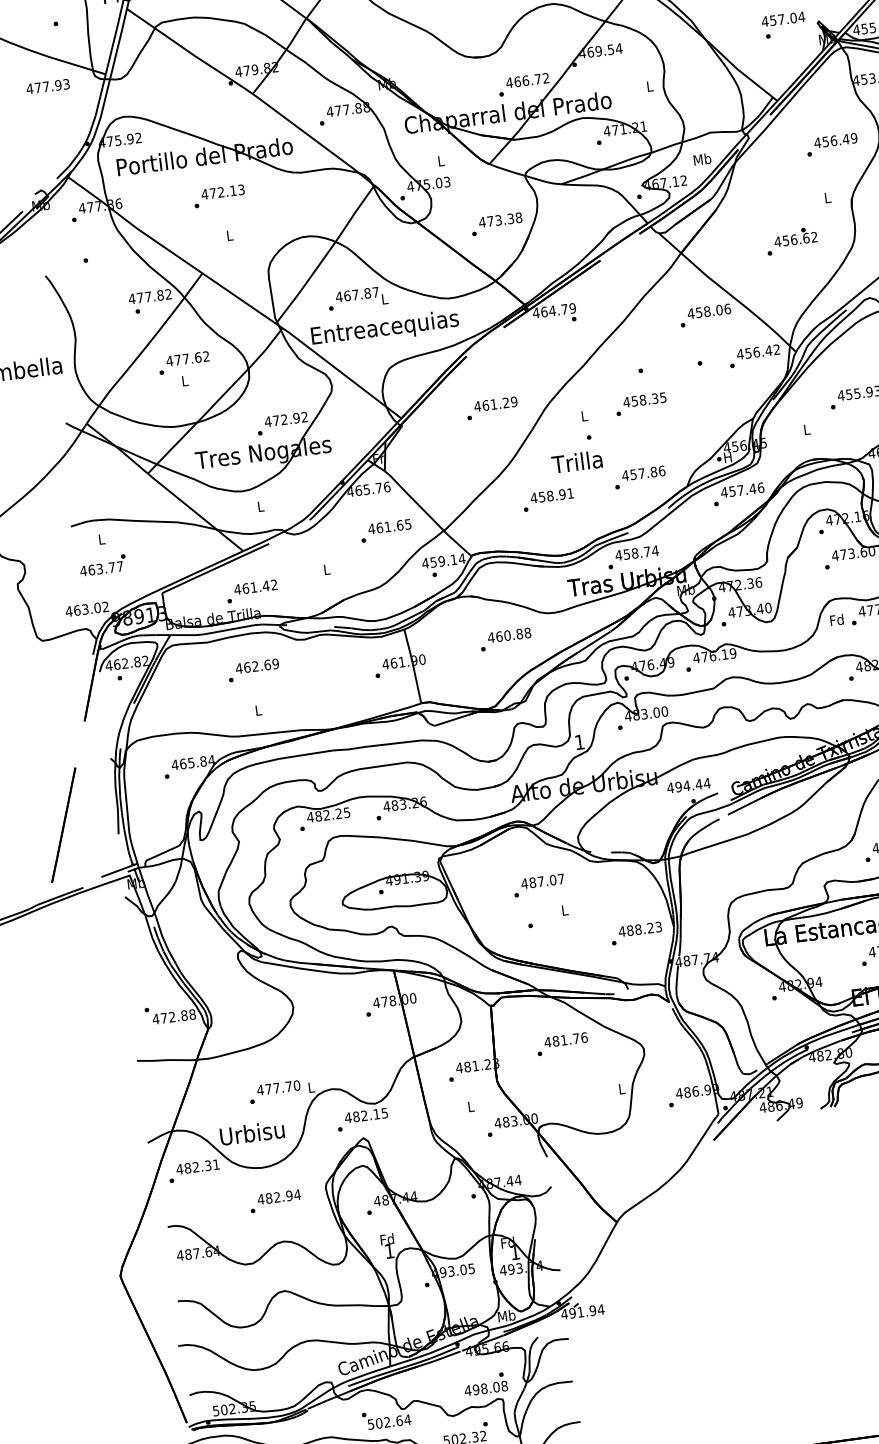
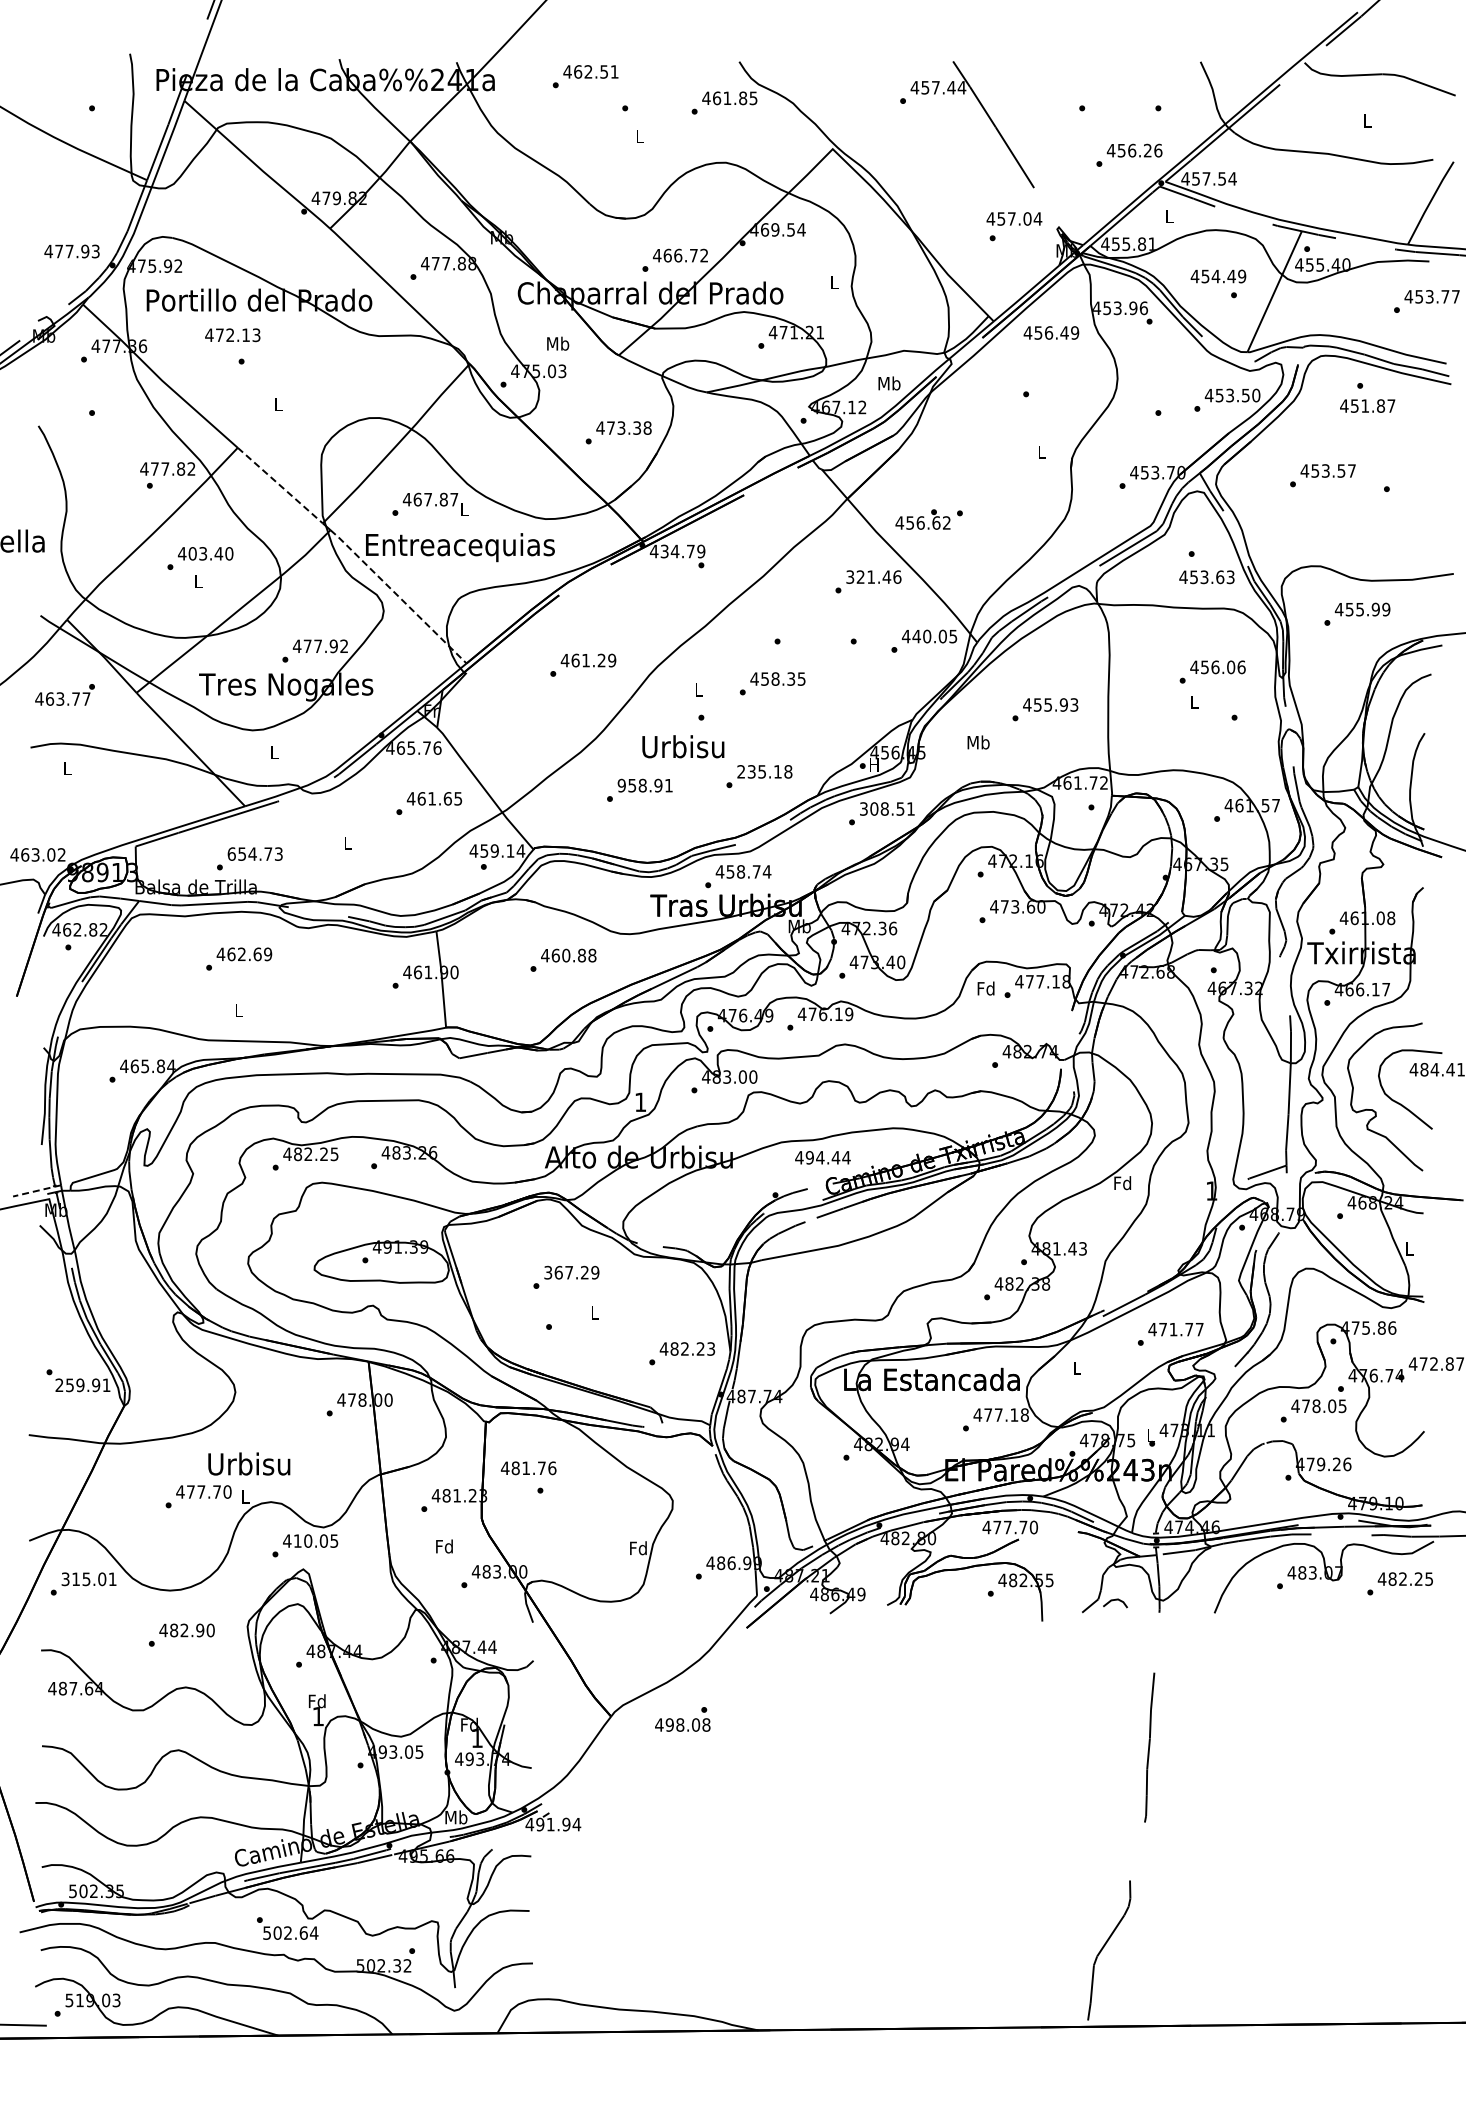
text: (47, 86) -> (71, 251), moved
text: (835, 140) -> (1051, 332), moved
text: (441, 160) -> (558, 343), L -> Mb
text: (222, 192) -> (232, 335), moved
text: (795, 236) -> (922, 519), moved
line: (239, 298) -> (280, 485), solid -> dashed
text: (705, 311) -> (868, 576), 458.06 -> 321.46
text: (544, 312) -> (664, 551), 464.79 -> 434.79
text: (762, 351) -> (934, 636), 456.42 -> 440.05
text: (191, 358) -> (210, 553), 477.62 -> 403.40
line: (341, 373) -> (398, 596), solid -> dashed
text: (283, 419) -> (317, 645), 472.92 -> 477.92
text: (806, 429) -> (978, 742), L -> Mb
text: (578, 461) -> (683, 746), Trilla -> Urbisu
text: (643, 473) -> (764, 771), 457.86 -> 235.18
text: (742, 489) -> (887, 808), 457.46 -> 308.51
text: (533, 498) -> (621, 785), 458.91 -> 958.91
text: (102, 565) -> (64, 694), moved
text: (255, 586) -> (254, 853), 461.42 -> 654.73
text: (688, 785) -> (822, 1157), moved
line: (119, 870) -> (37, 1190), solid -> dashed
text: (542, 881) -> (571, 1272), 487.07 -> 367.29
text: (638, 929) -> (685, 1348), 488.23 -> 482.23
text: (173, 1017) -> (82, 1385), 472.88 -> 259.91
text: (565, 1040) -> (528, 1468), moved
text: (621, 1089) -> (638, 1548), L -> Fd
text: (470, 1106) -> (444, 1546), L -> Fd
text: (366, 1115) -> (310, 1540), 482.15 -> 410.05
text: (252, 1132) -> (249, 1463), moved
text: (193, 1167) -> (83, 1579), 482.31 -> 315.01
text: (297, 1194) -> (210, 1630), 482.94 -> 482.90
text: (485, 1384) -> (682, 1719), moved

